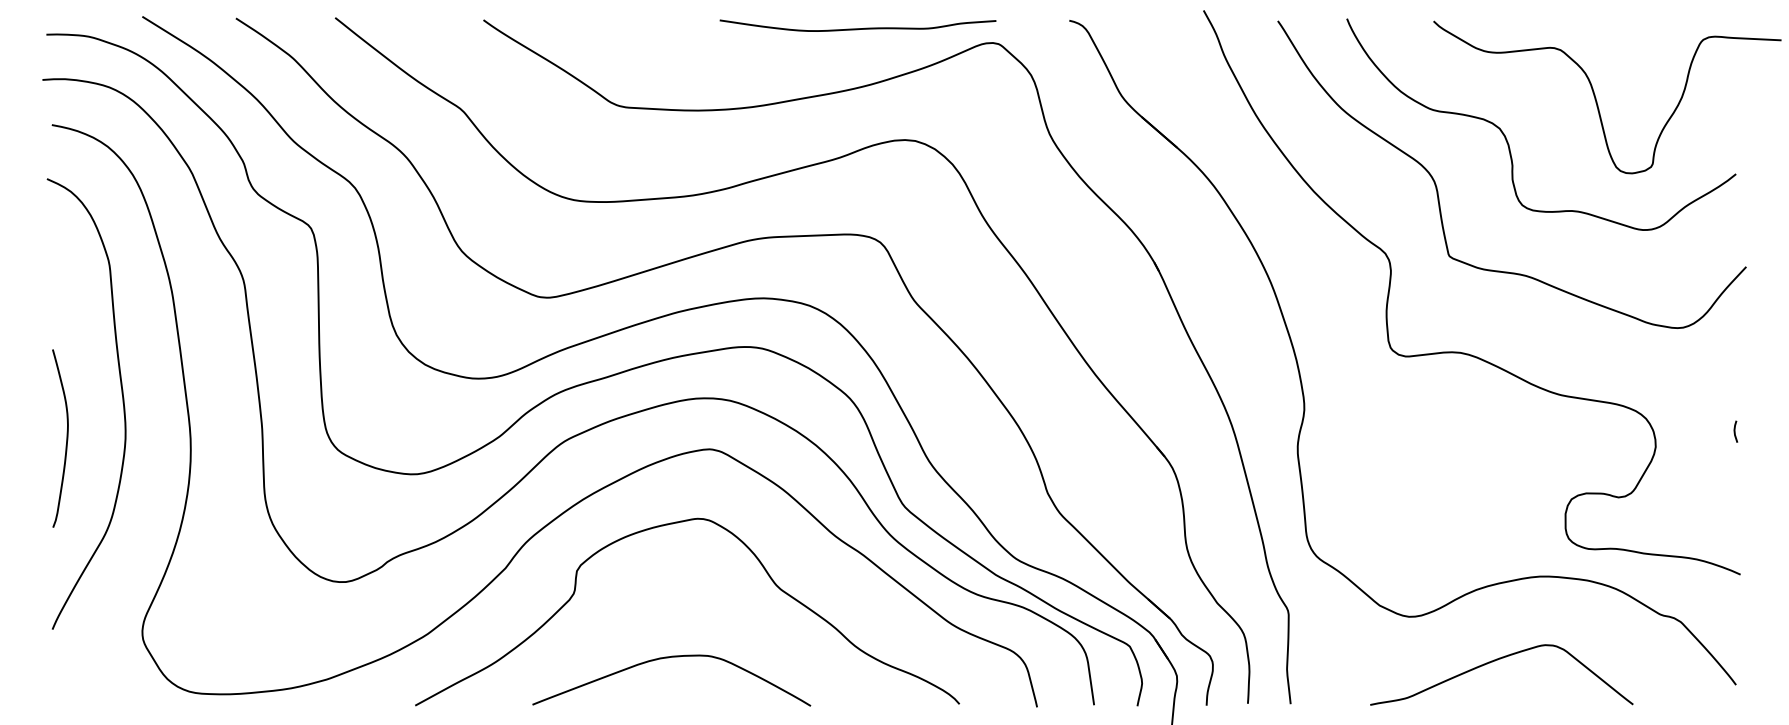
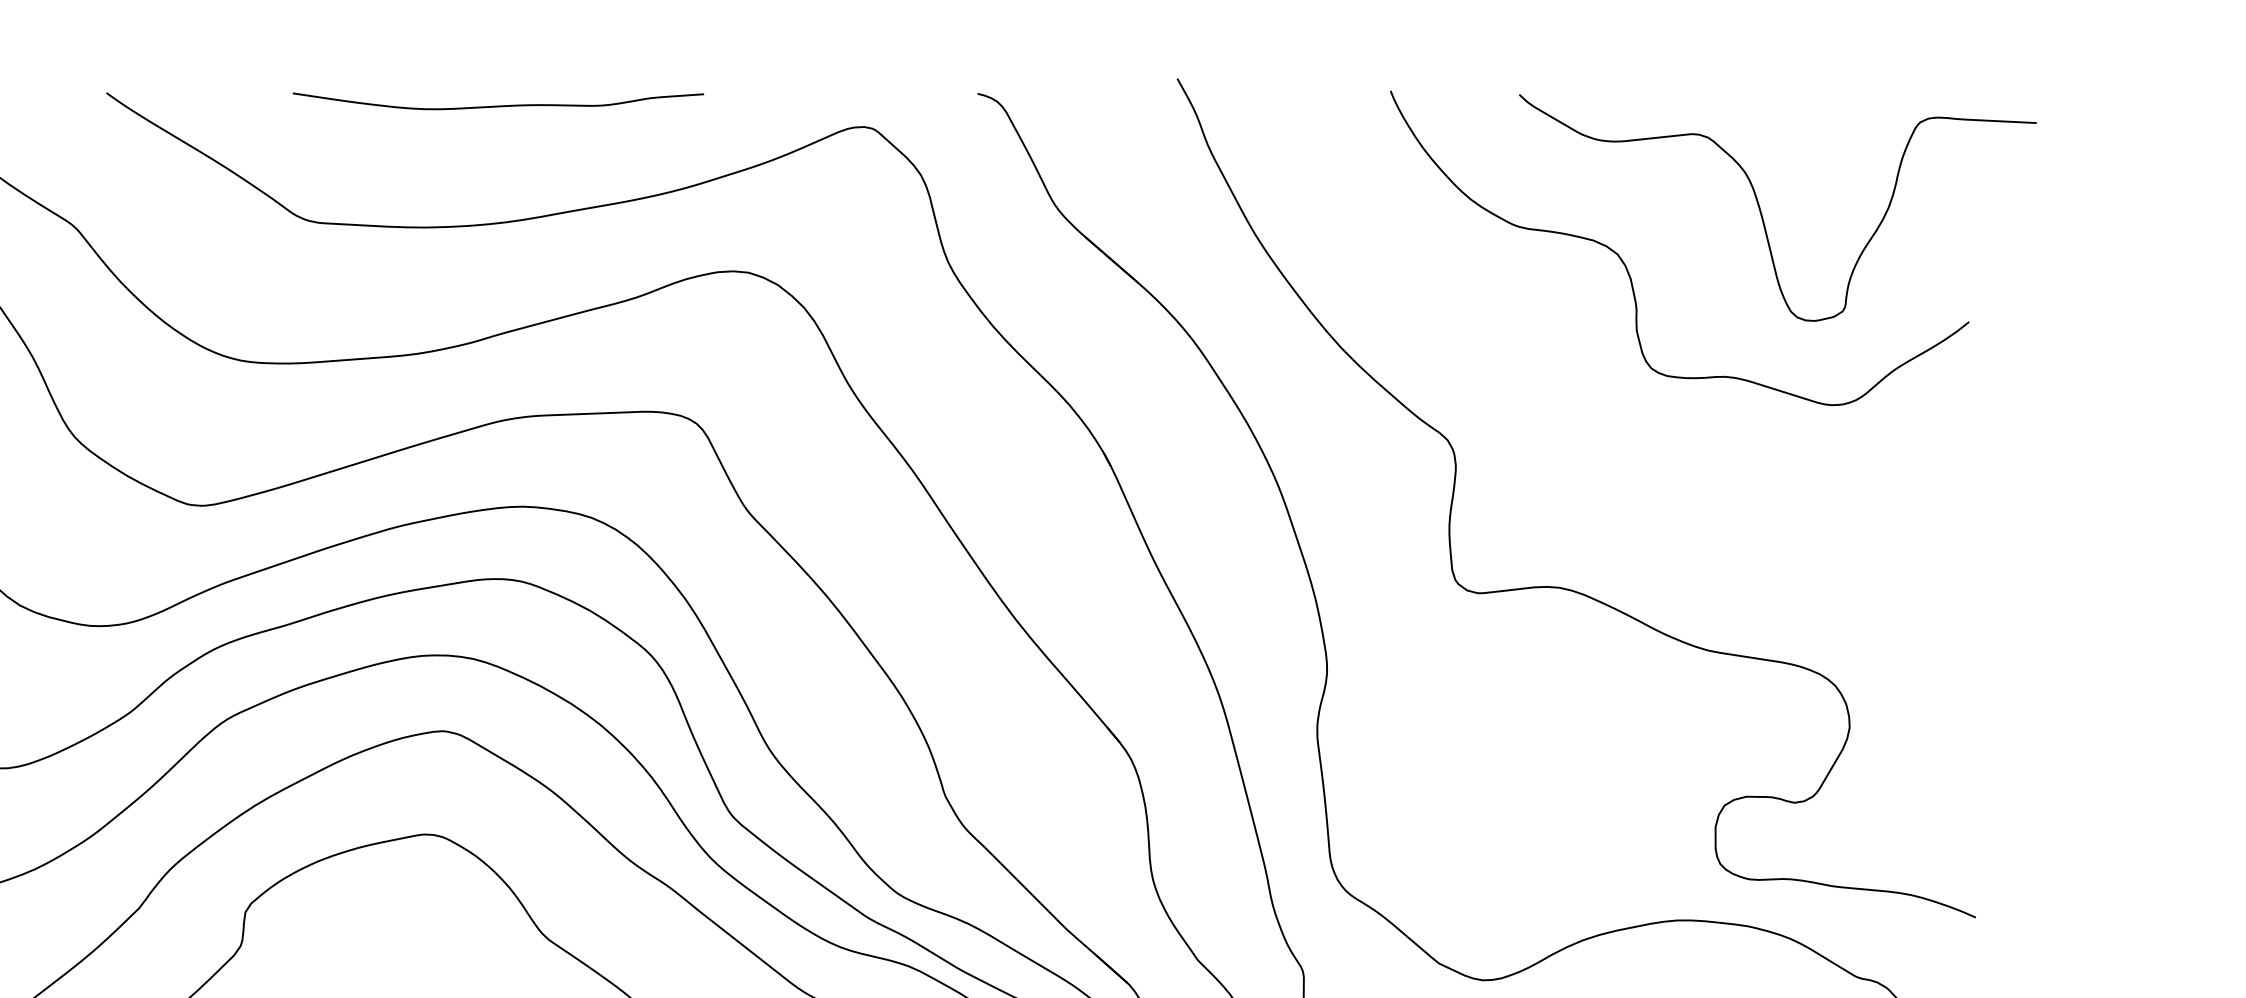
curve: (857, 28) -> (497, 105), moved
curve: (1438, 191) -> (1526, 347), removed
line: (1735, 431) -> (1968, 704), removed

